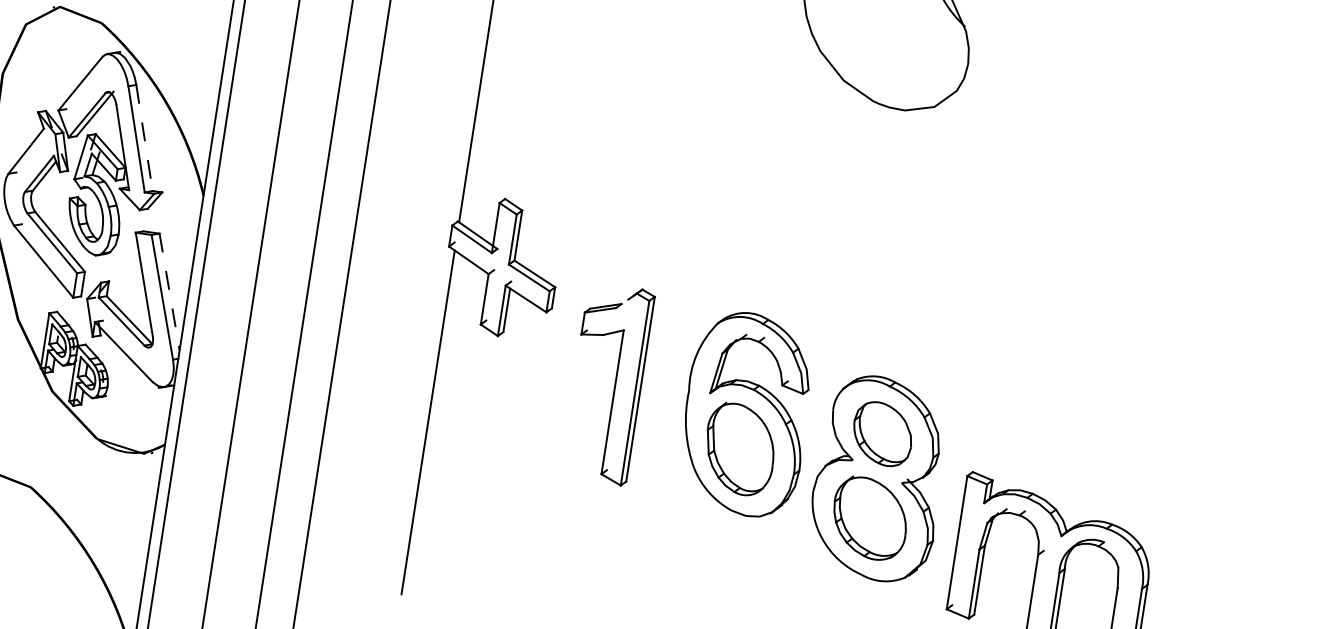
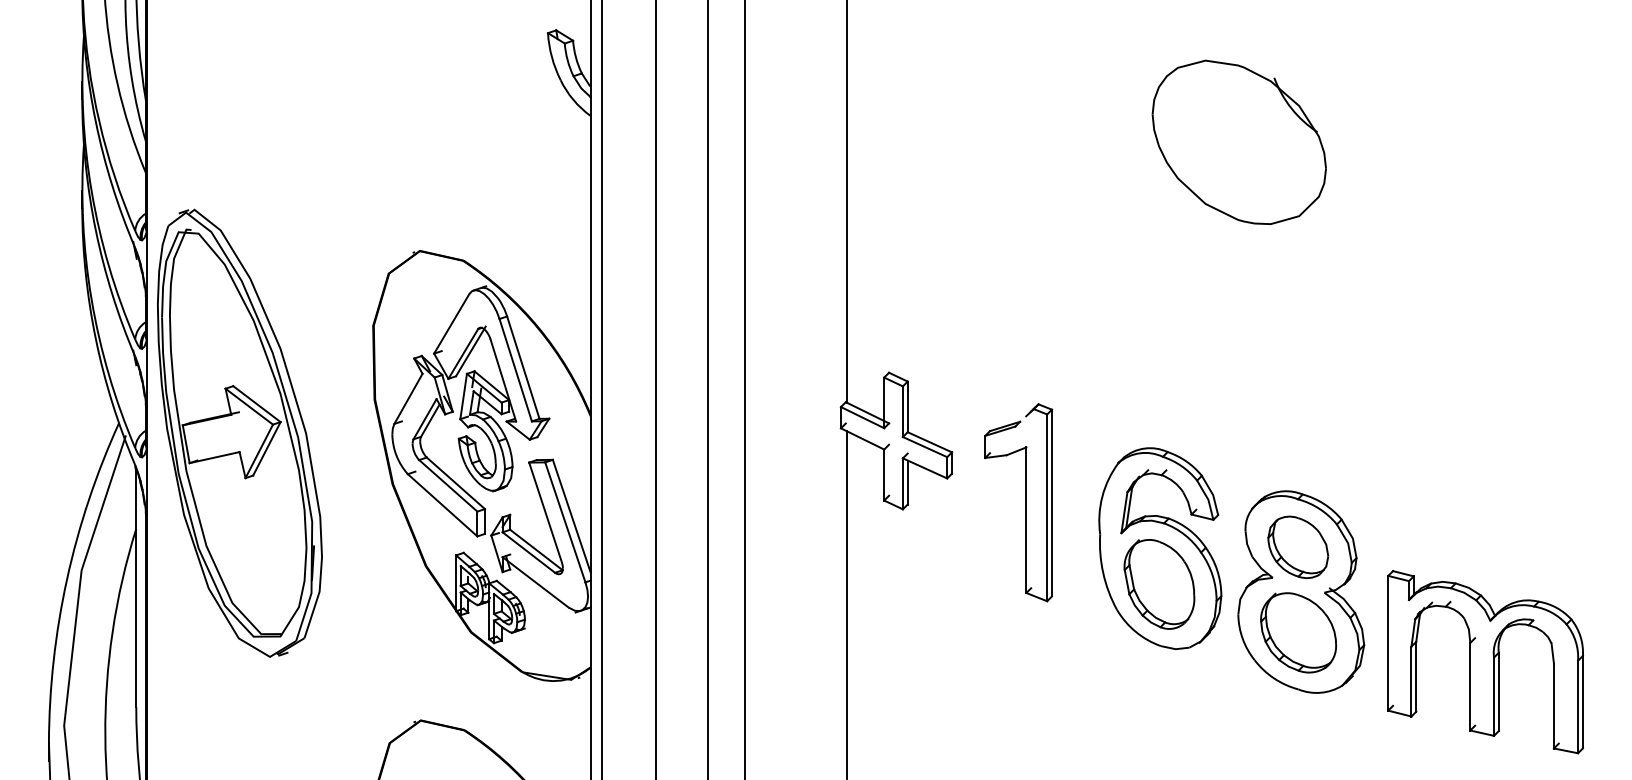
line: (144, 137) -> (523, 367), dashed -> solid
line: (169, 292) -> (571, 516), dashed -> solid
part: (614, 384) -> (1025, 502), moved

